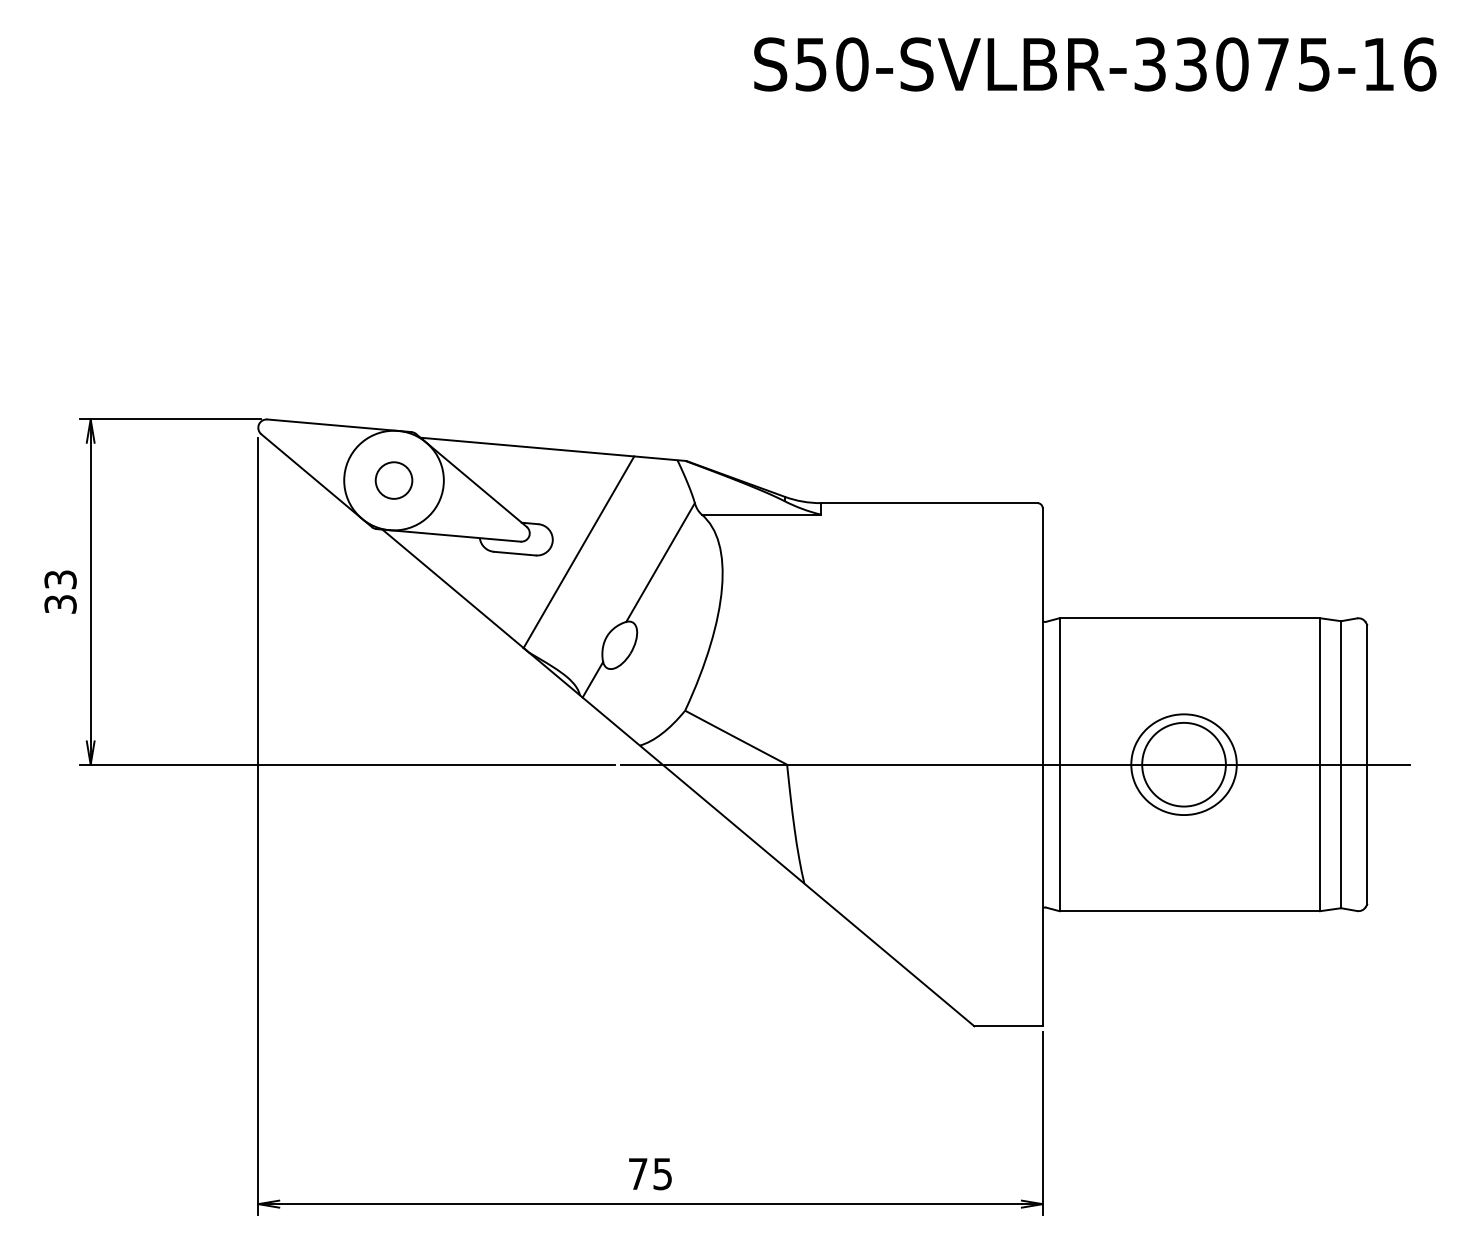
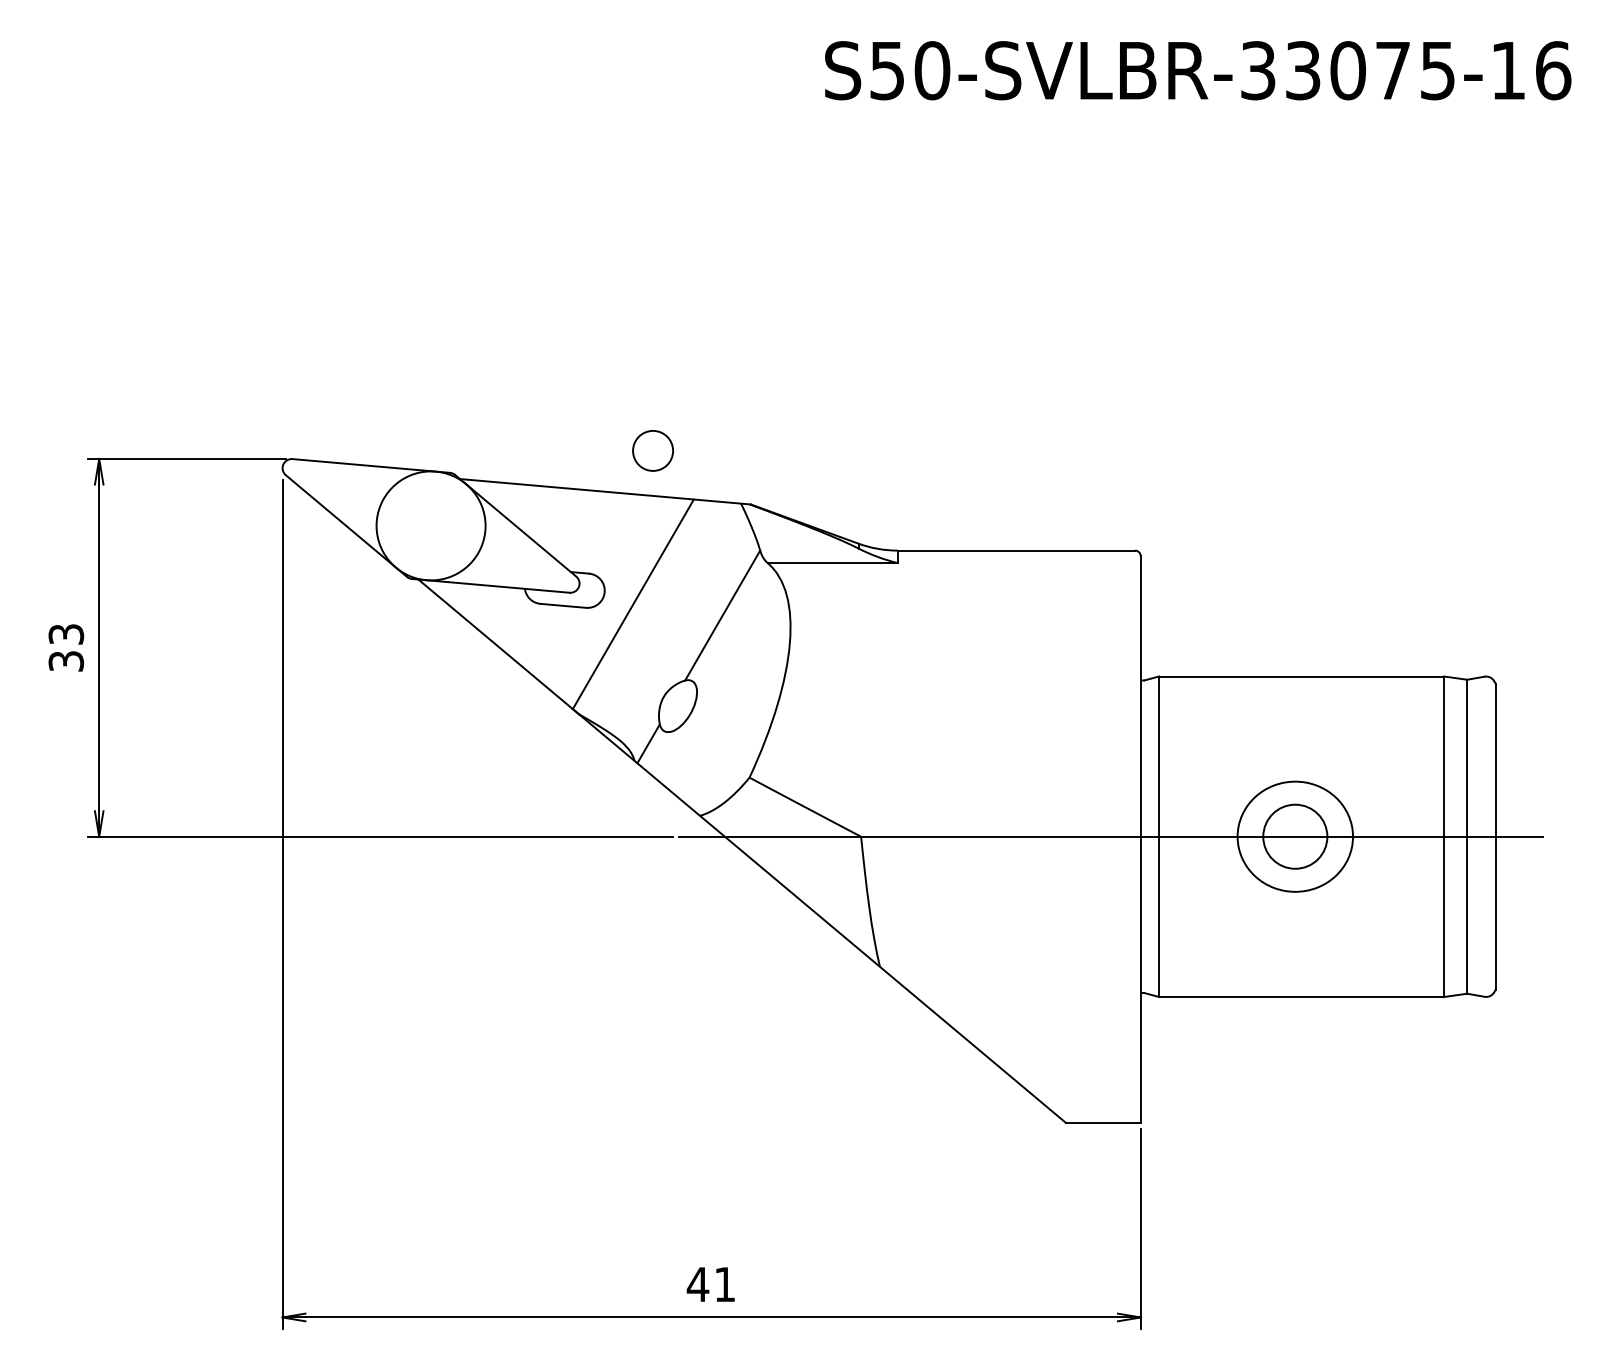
circle: (393, 480) -> (652, 450), moved
circle: (1184, 764) -> (1295, 836), size x0.7
text: (649, 1174) -> (710, 1284), 75 -> 41

